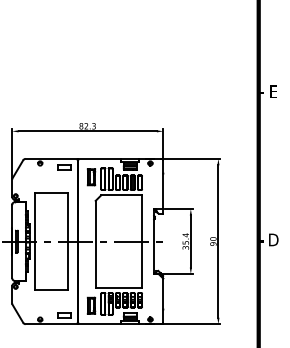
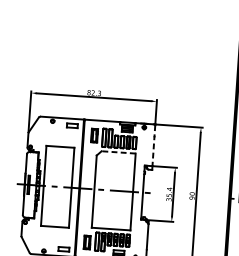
line: (163, 184) -> (154, 145), solid -> dashed
line: (121, 195) -> (118, 152), solid -> dashed

